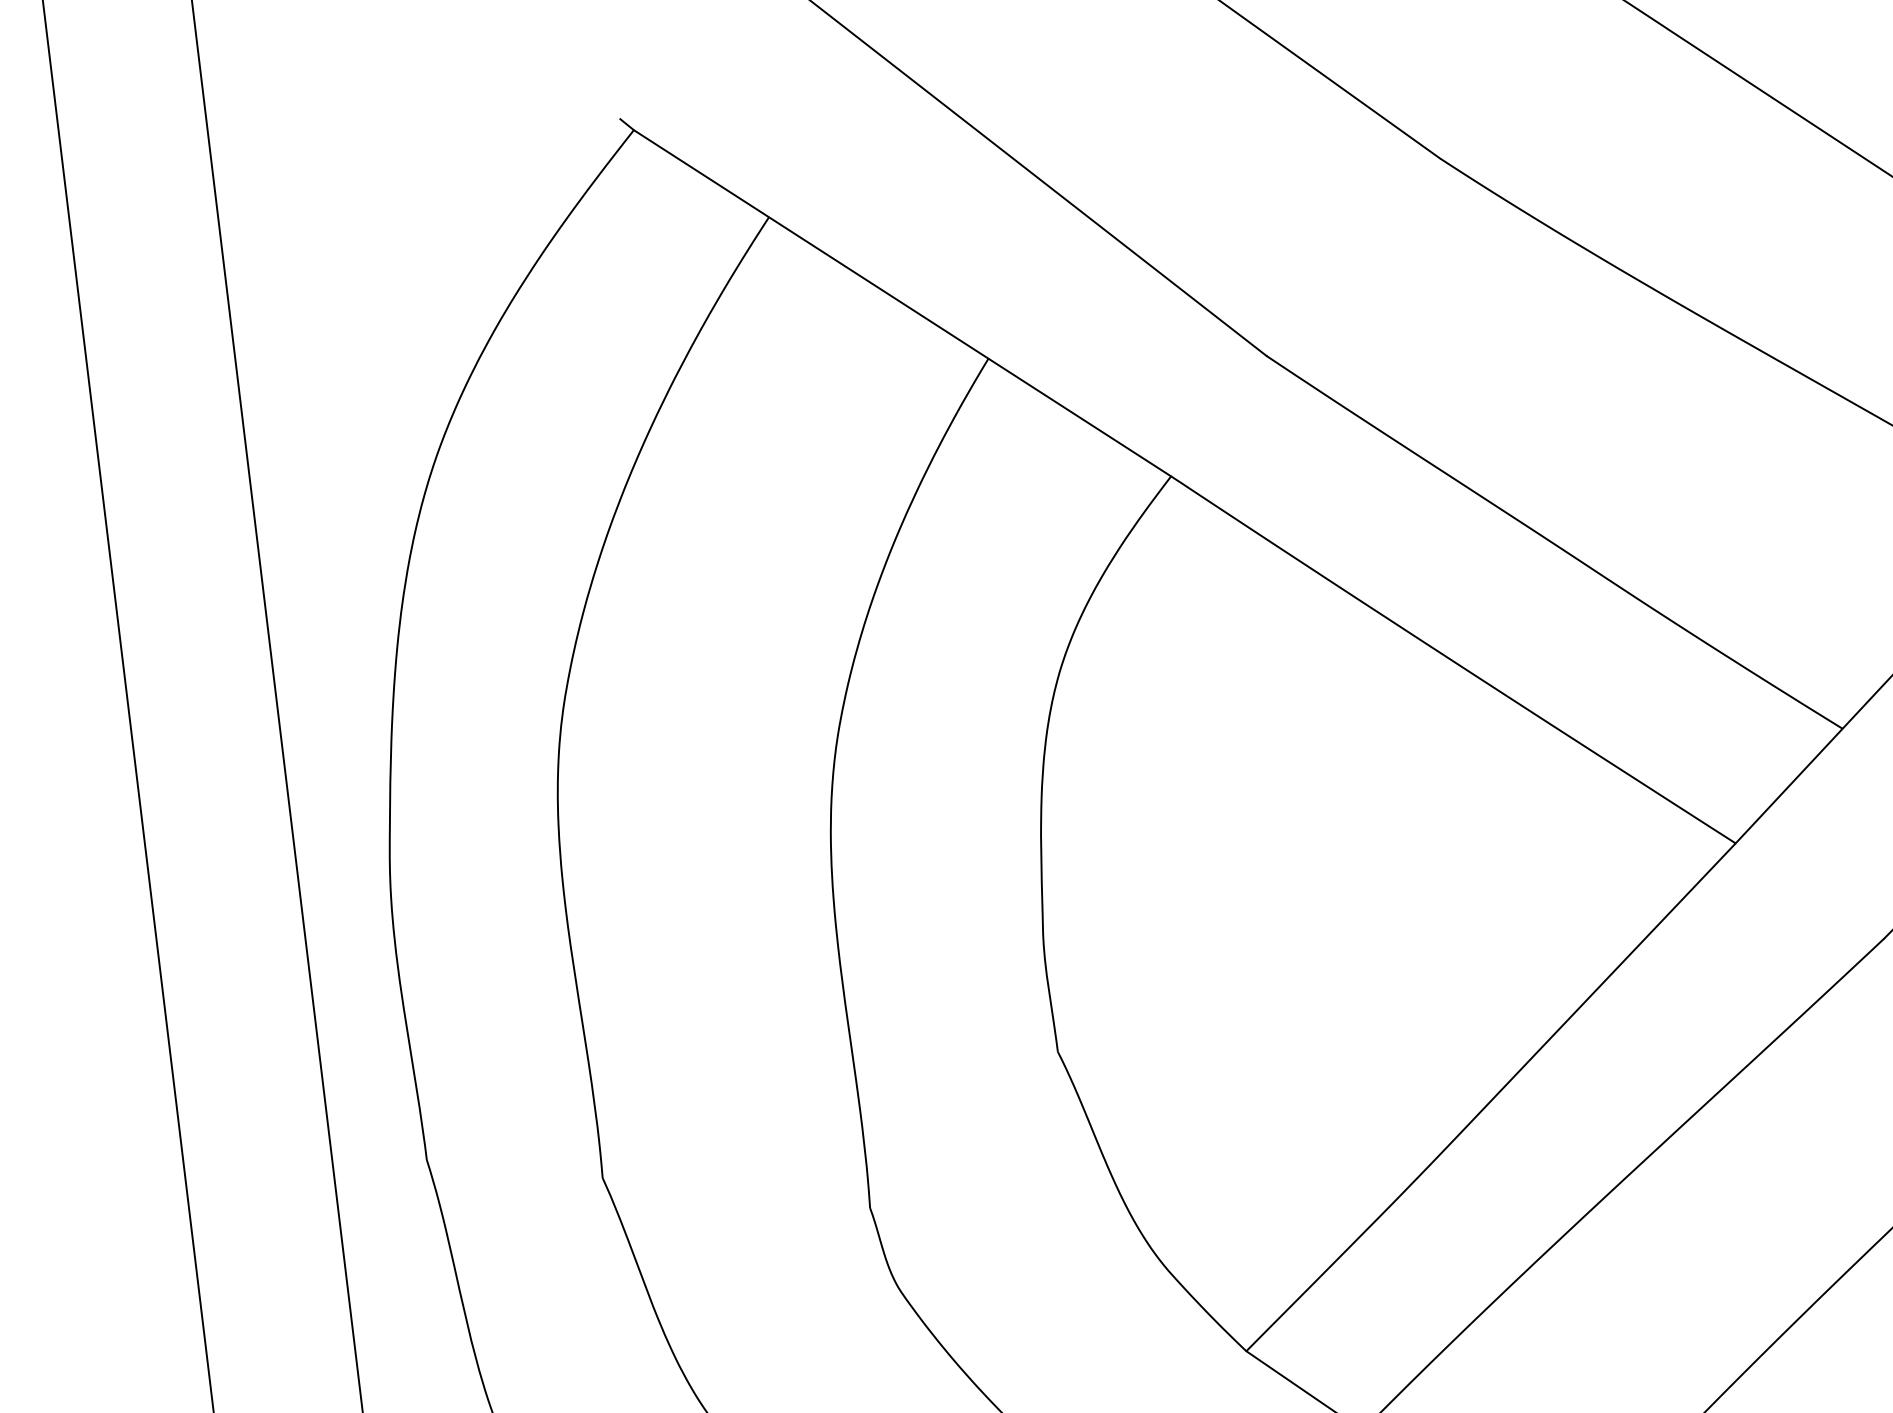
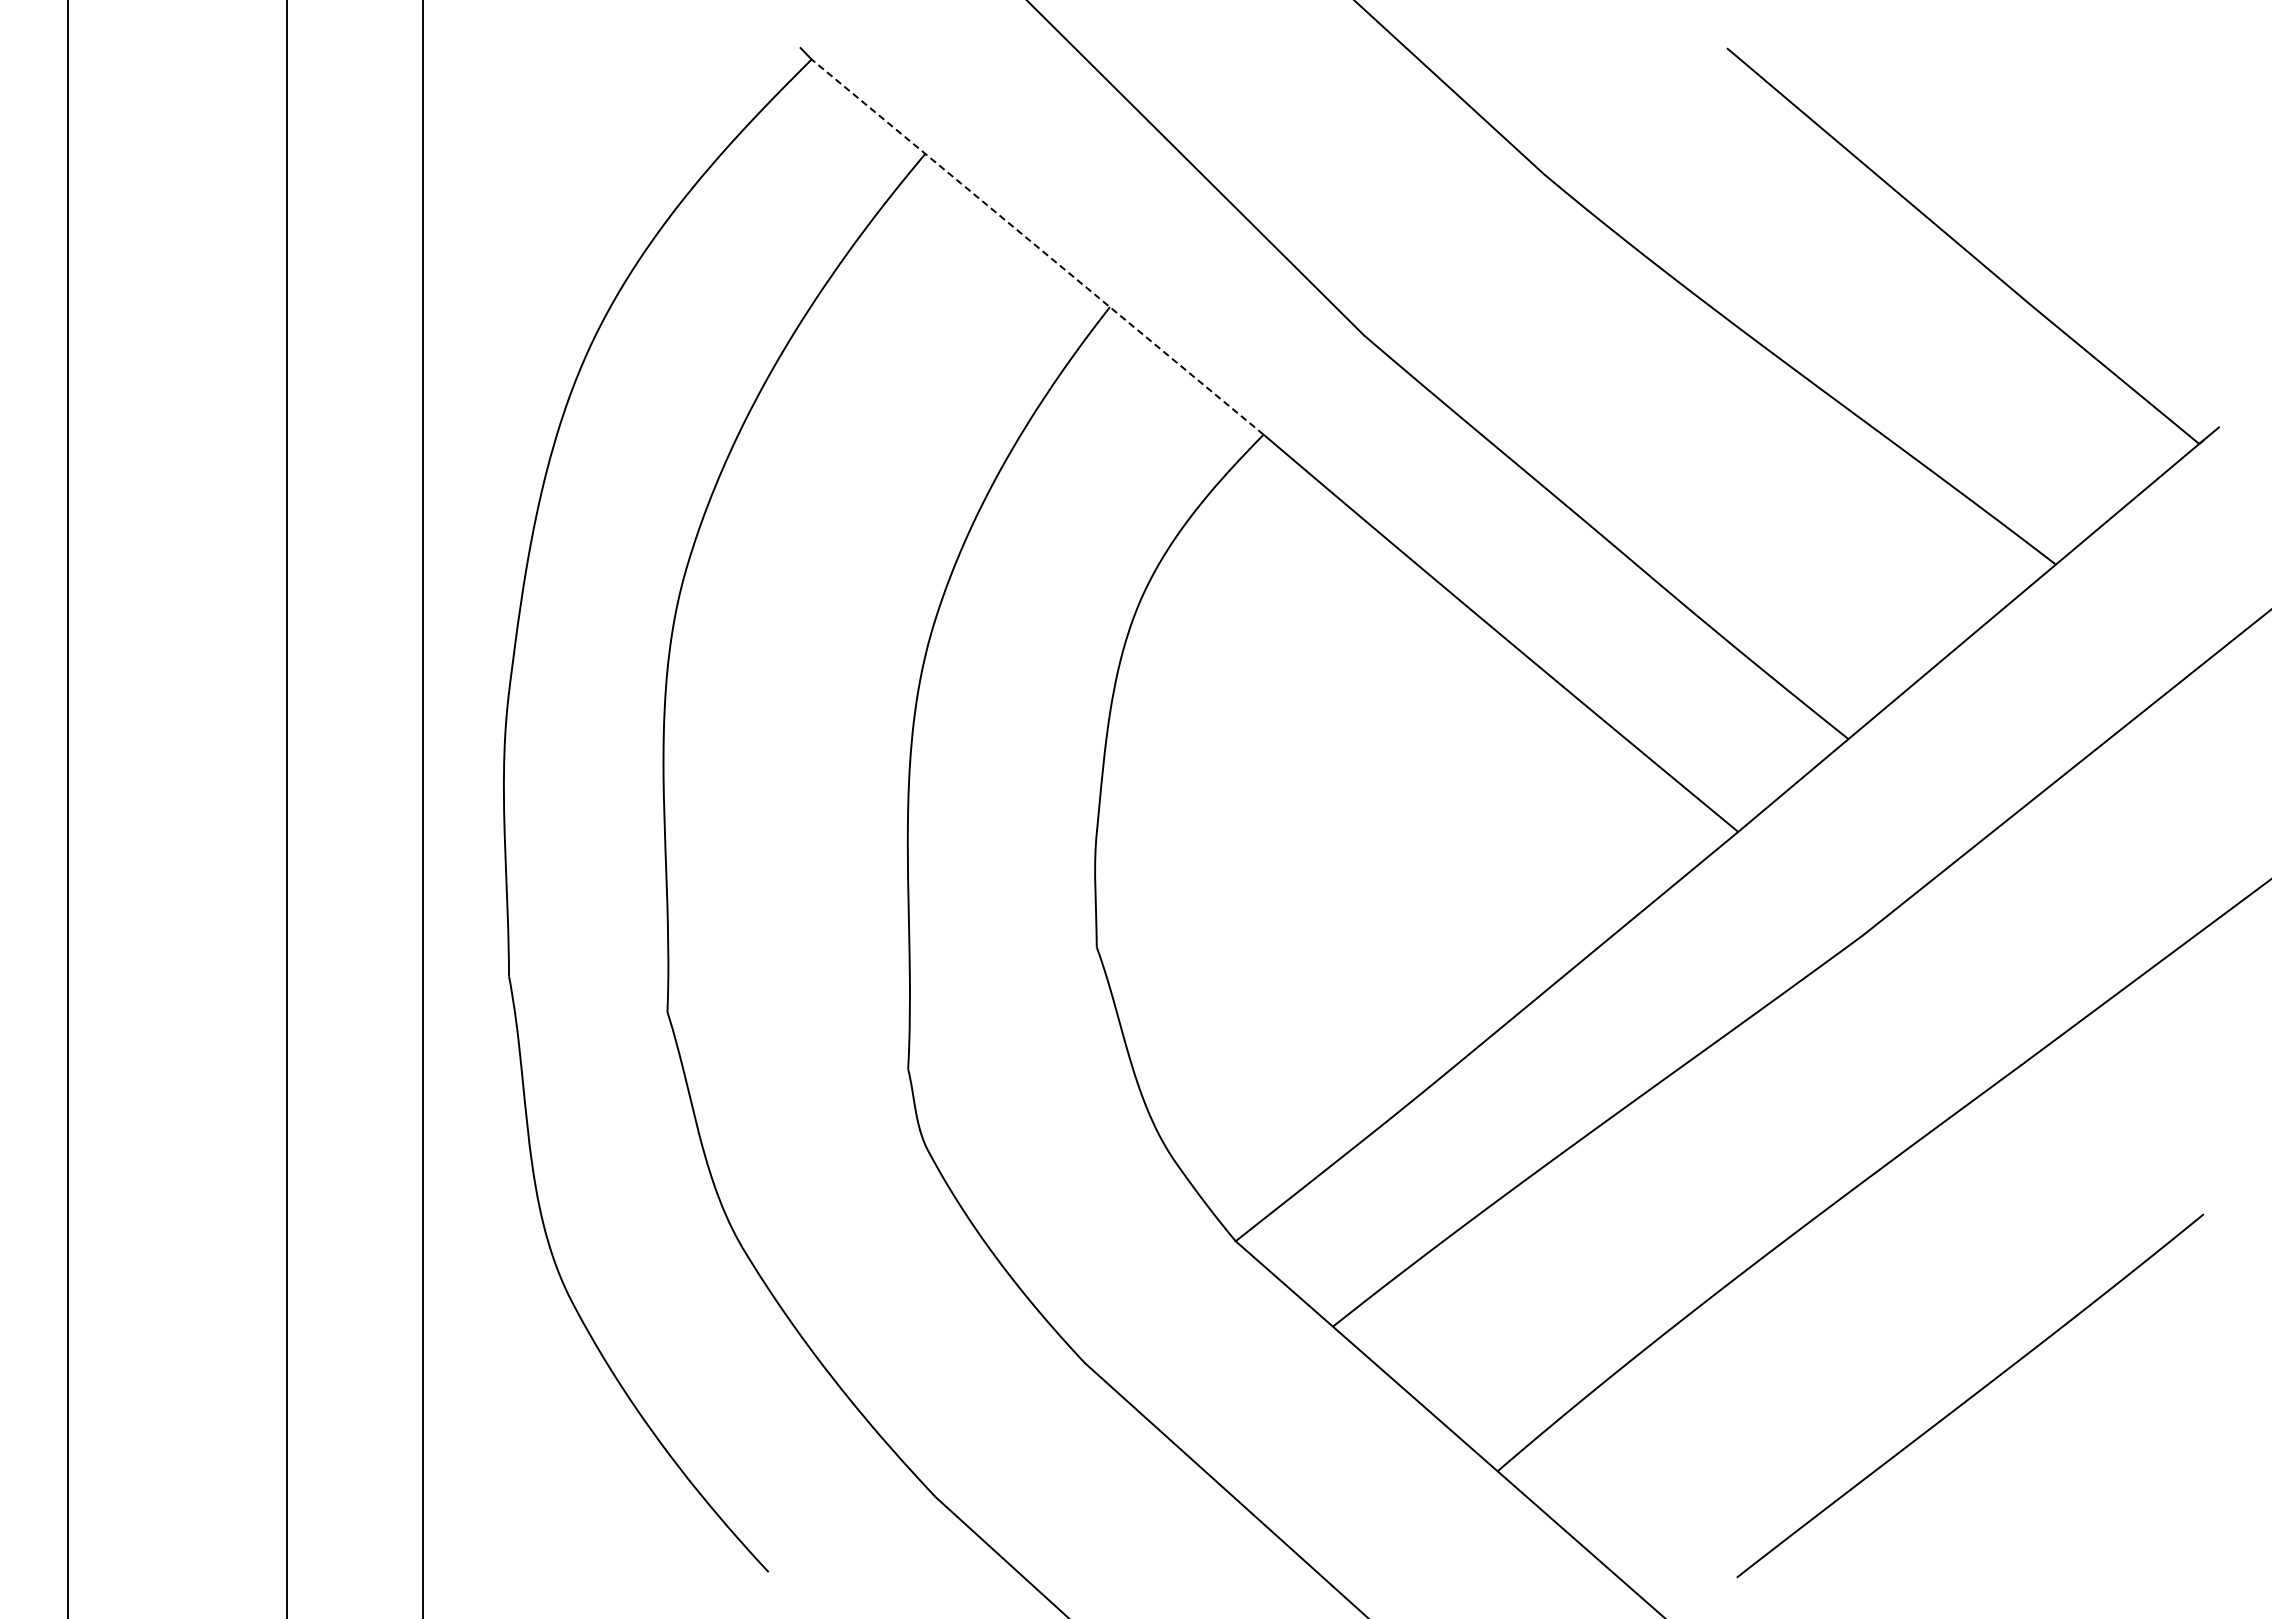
line: (902, 303) -> (1037, 247), solid -> dashed

